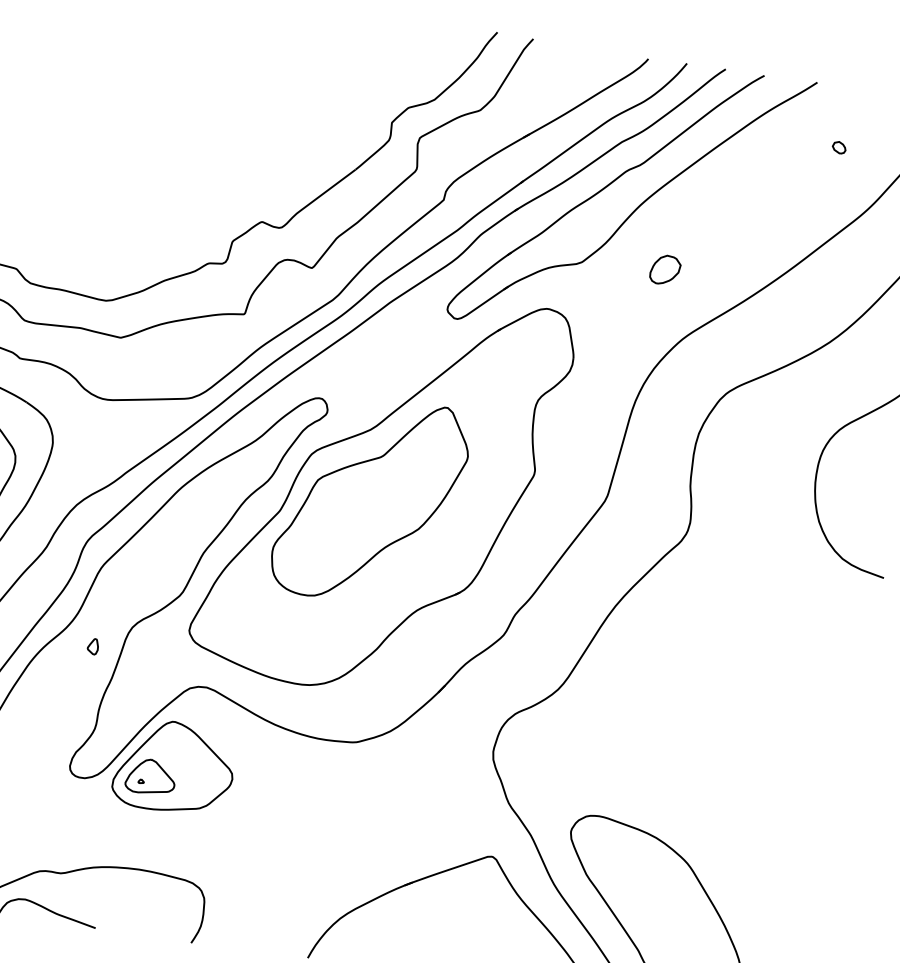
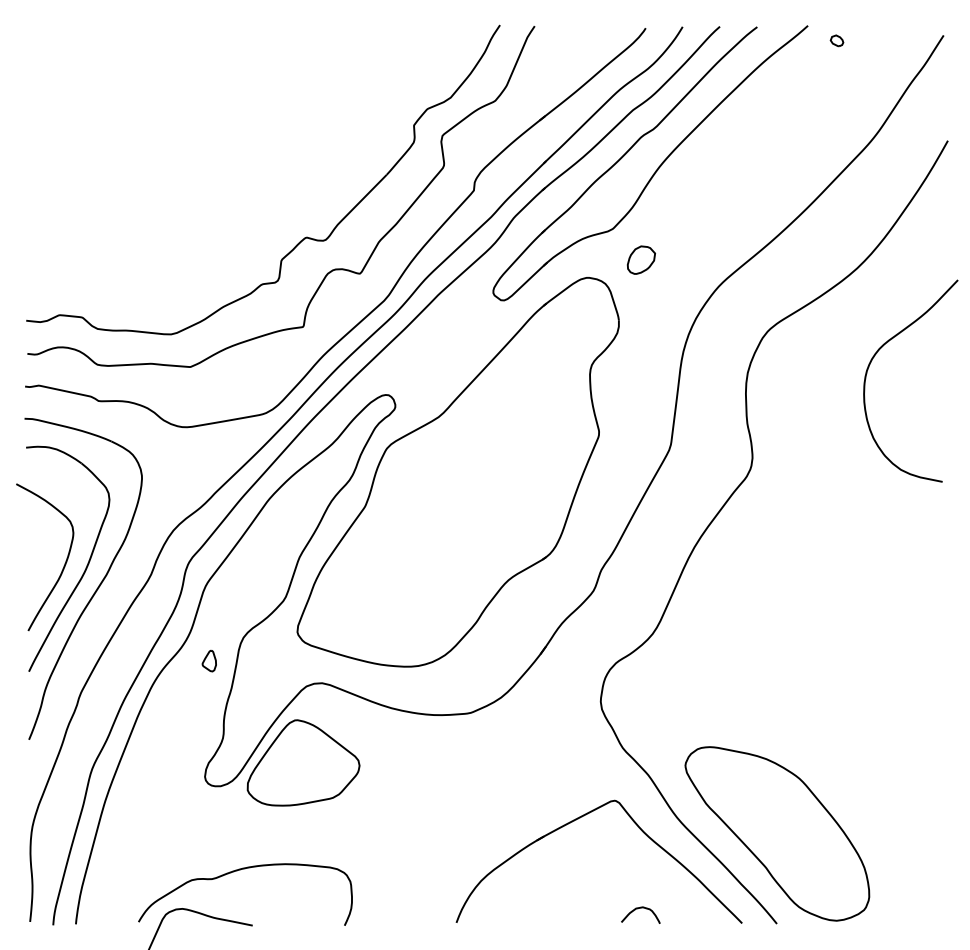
part: (838, 147) -> (836, 40), moved
part: (664, 269) -> (640, 259), moved
part: (370, 500) -> (448, 483), removed
part: (93, 646) -> (209, 661), size x1.4
part: (150, 777) -> (282, 775), removed

